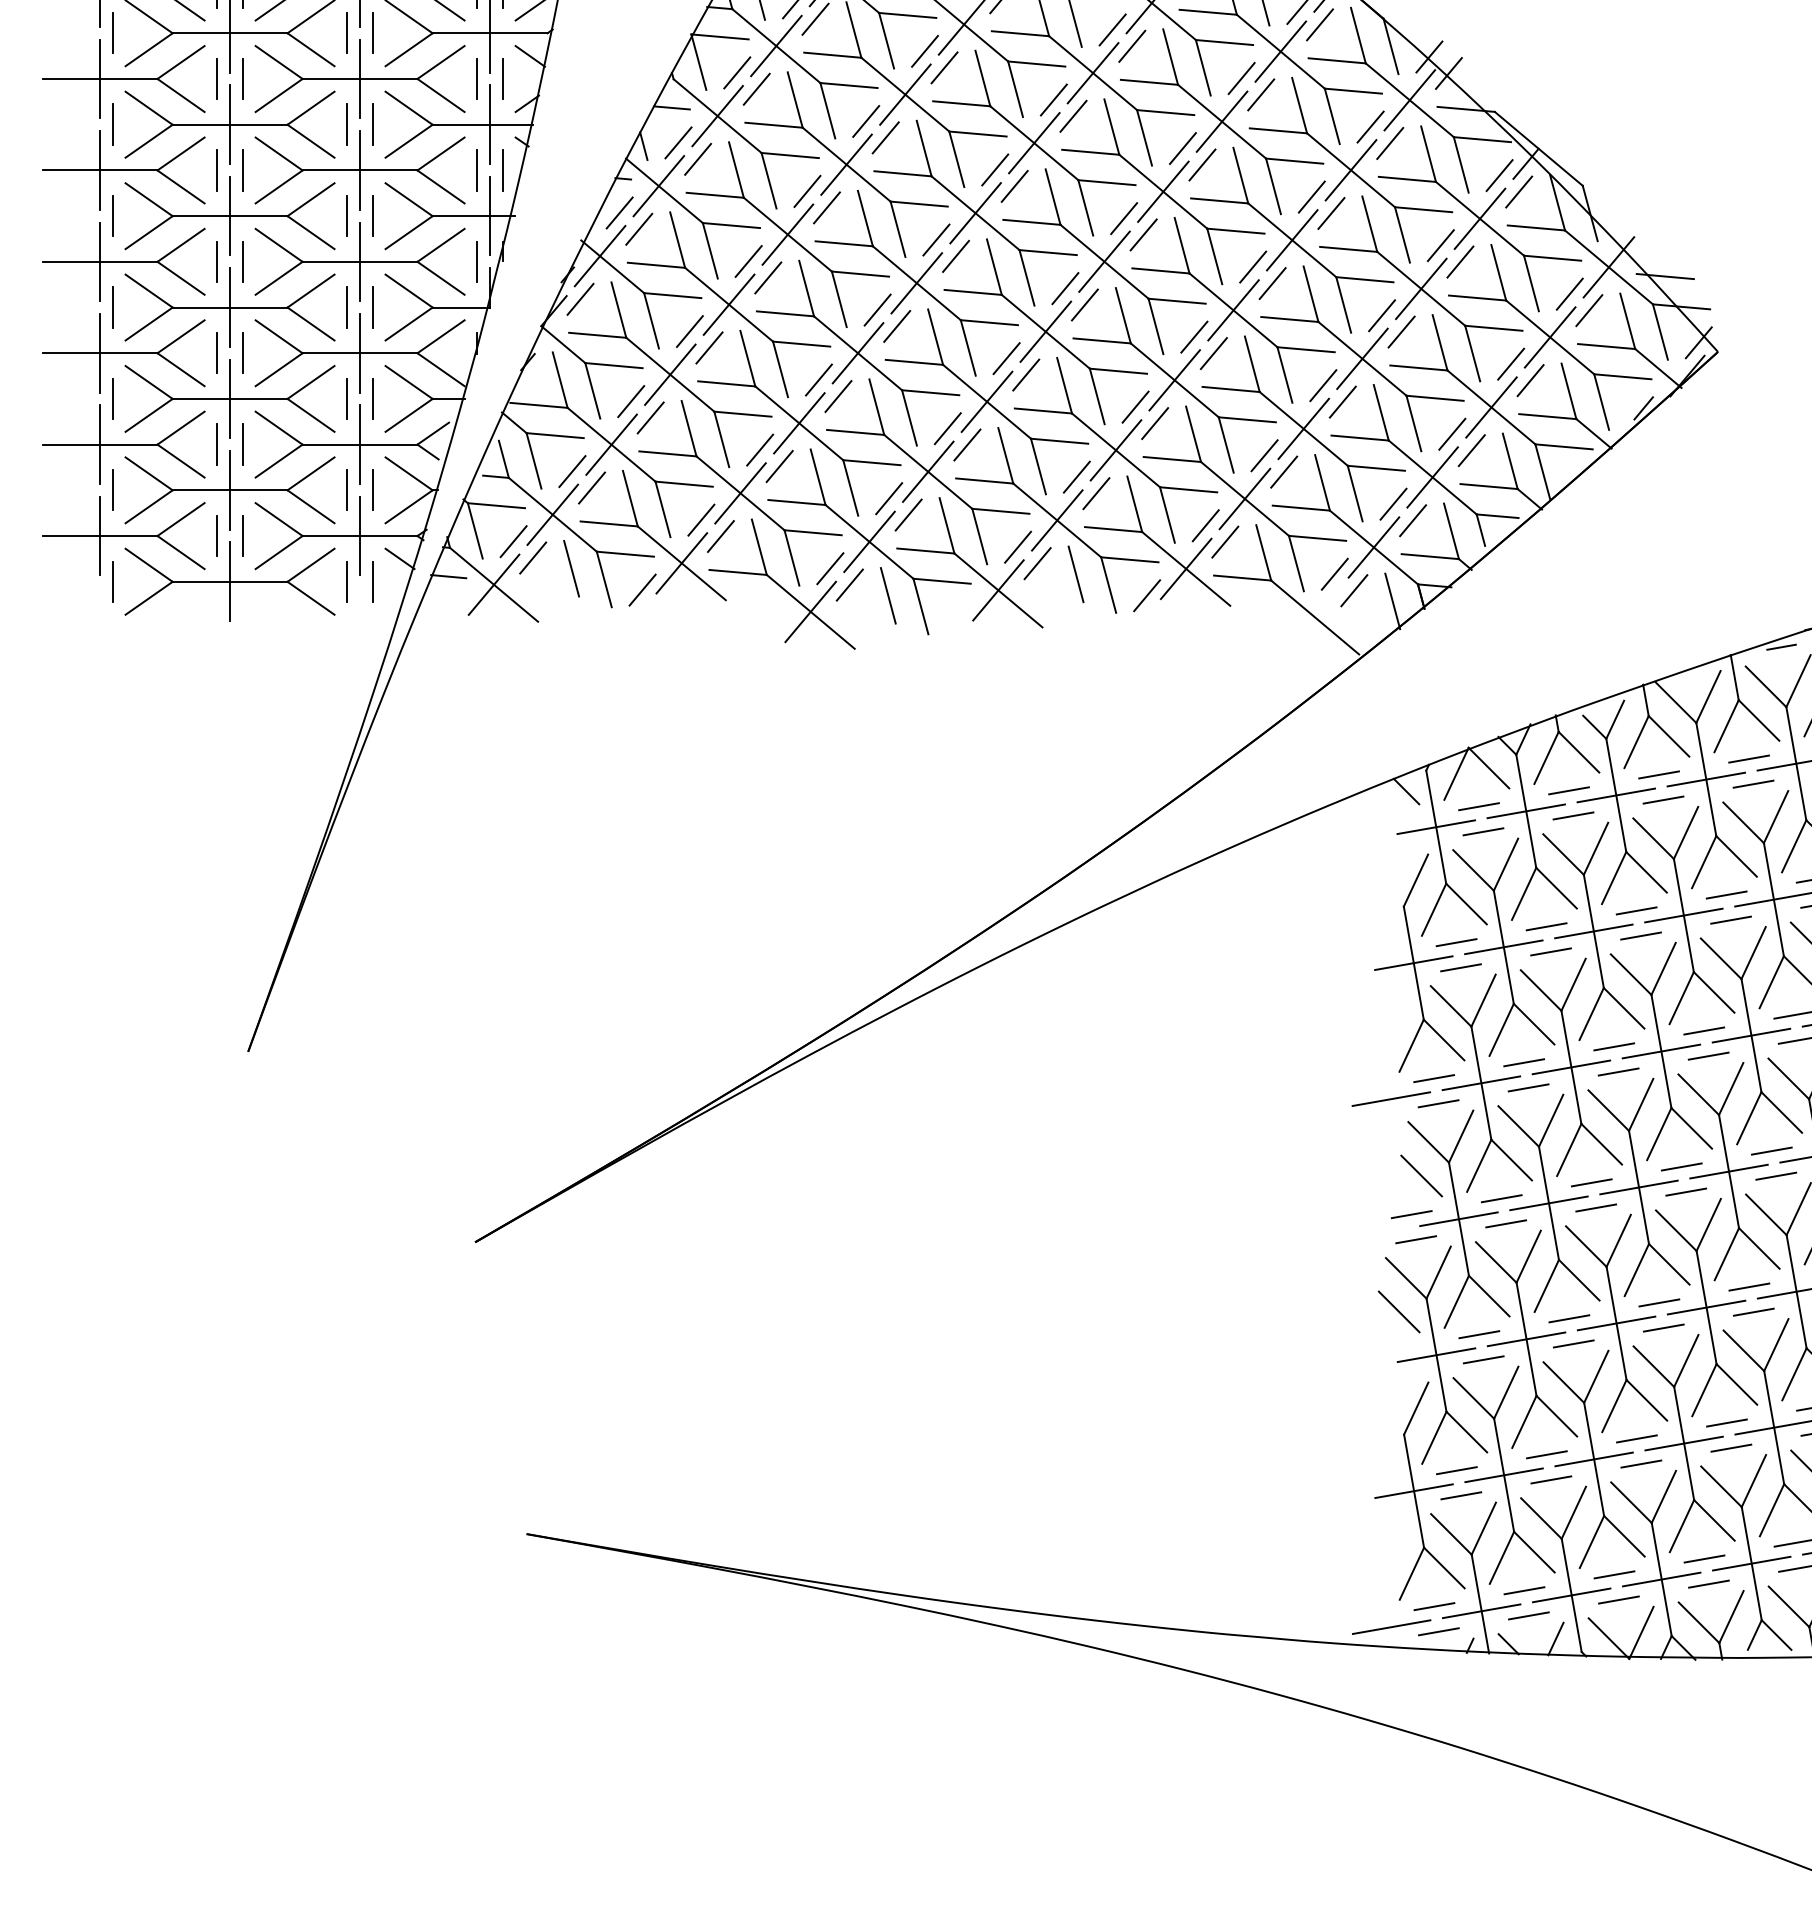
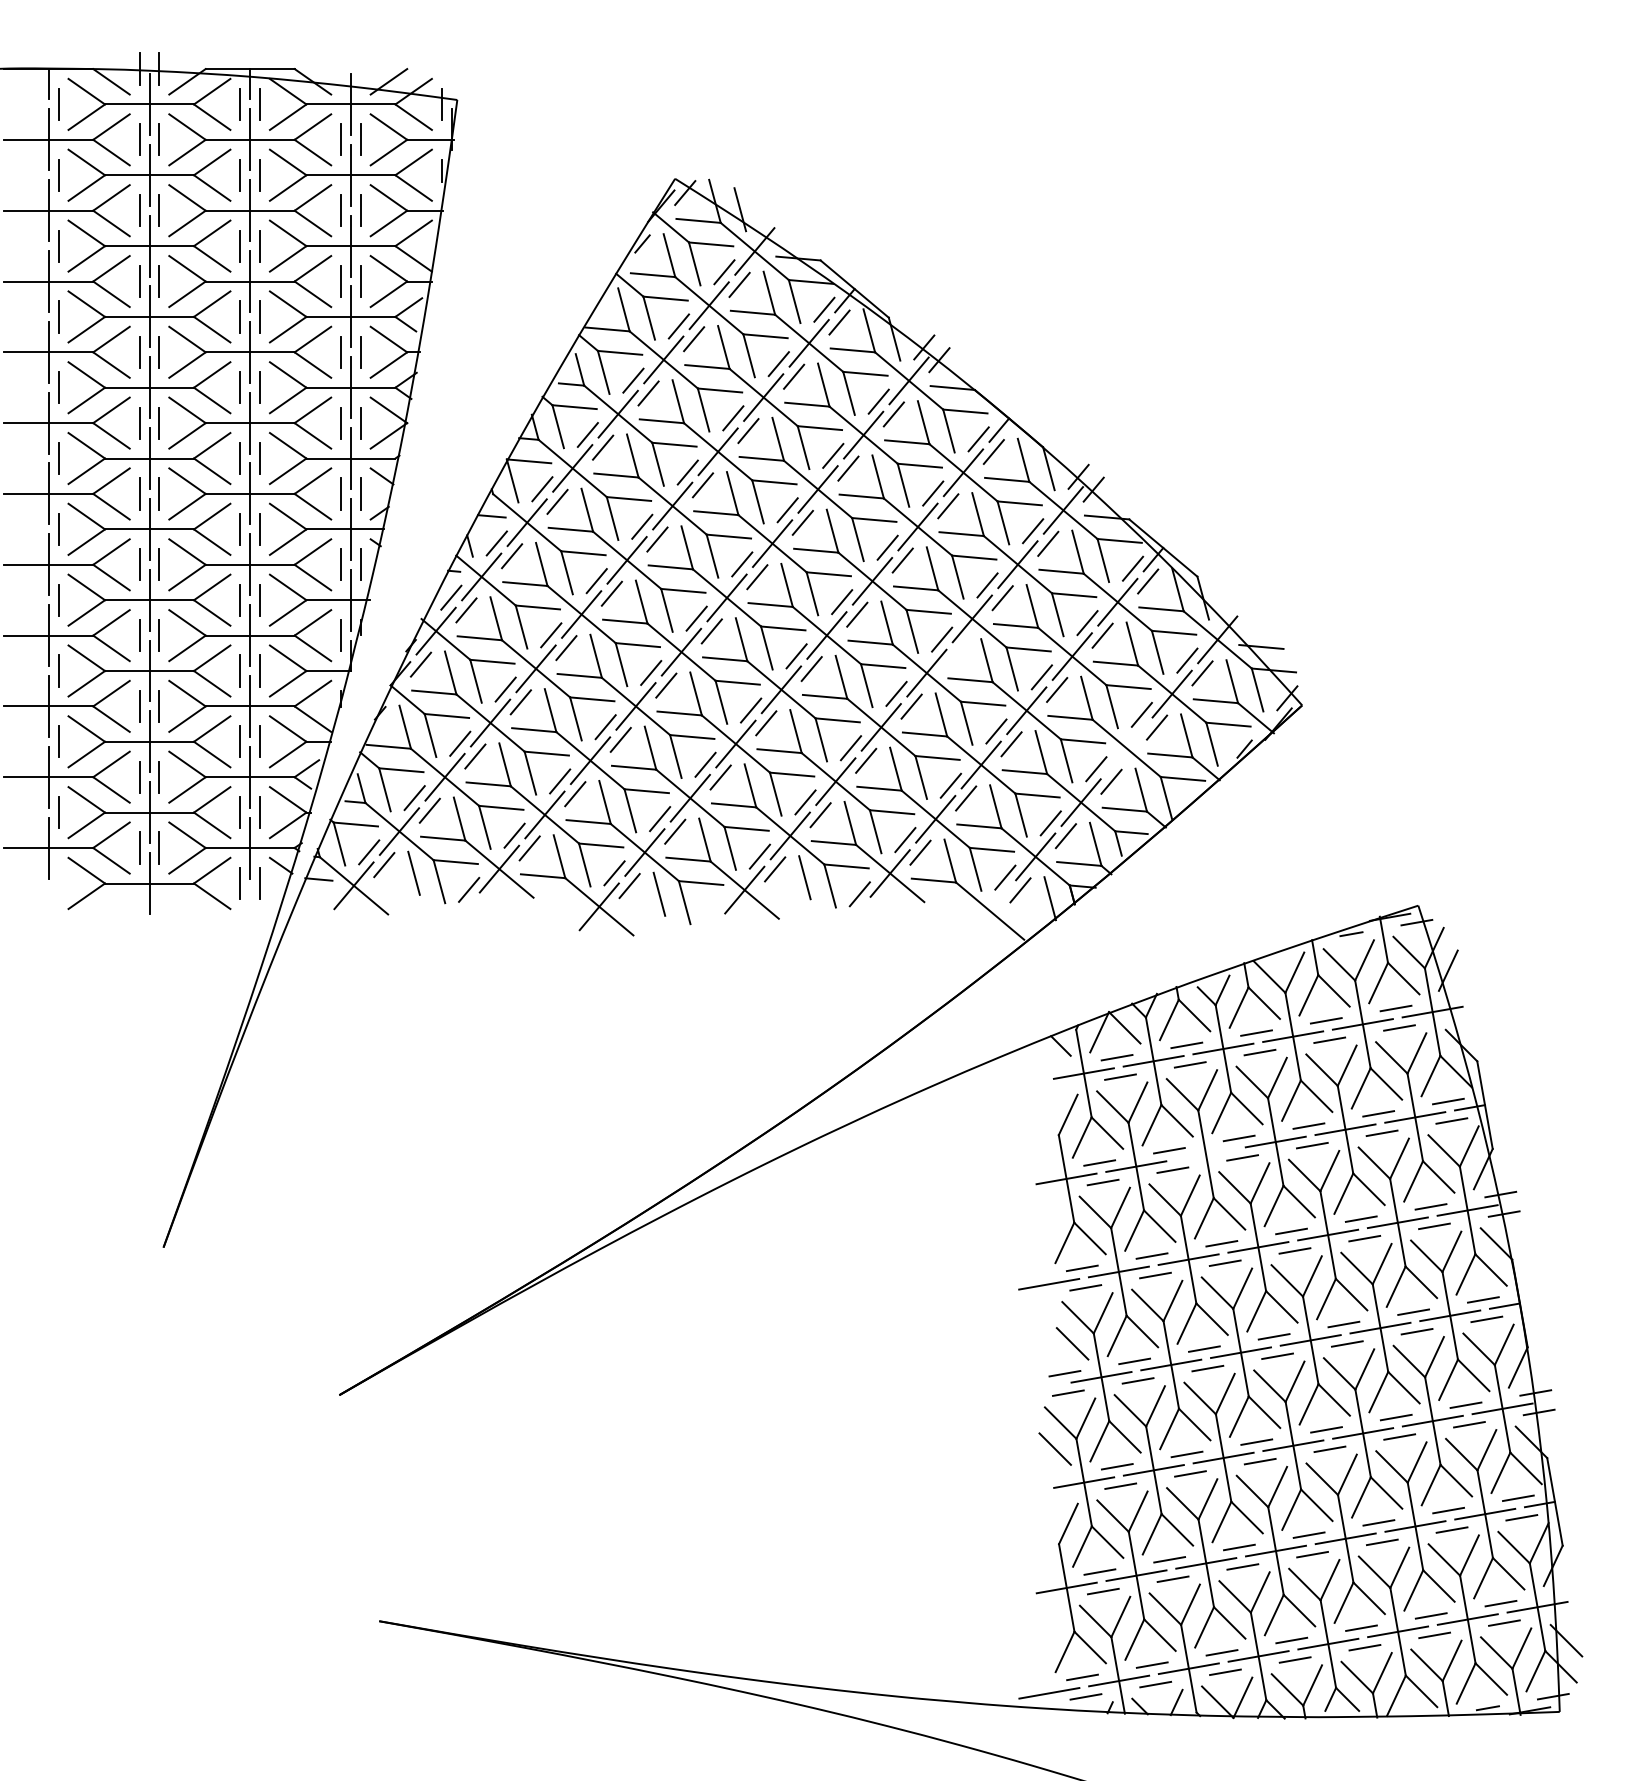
line: (1273, 283) -> (957, 652), removed
line: (1491, 407) -> (1126, 748), removed
line: (112, 581) -> (58, 883), removed
line: (1594, 931) -> (1206, 1154), removed

